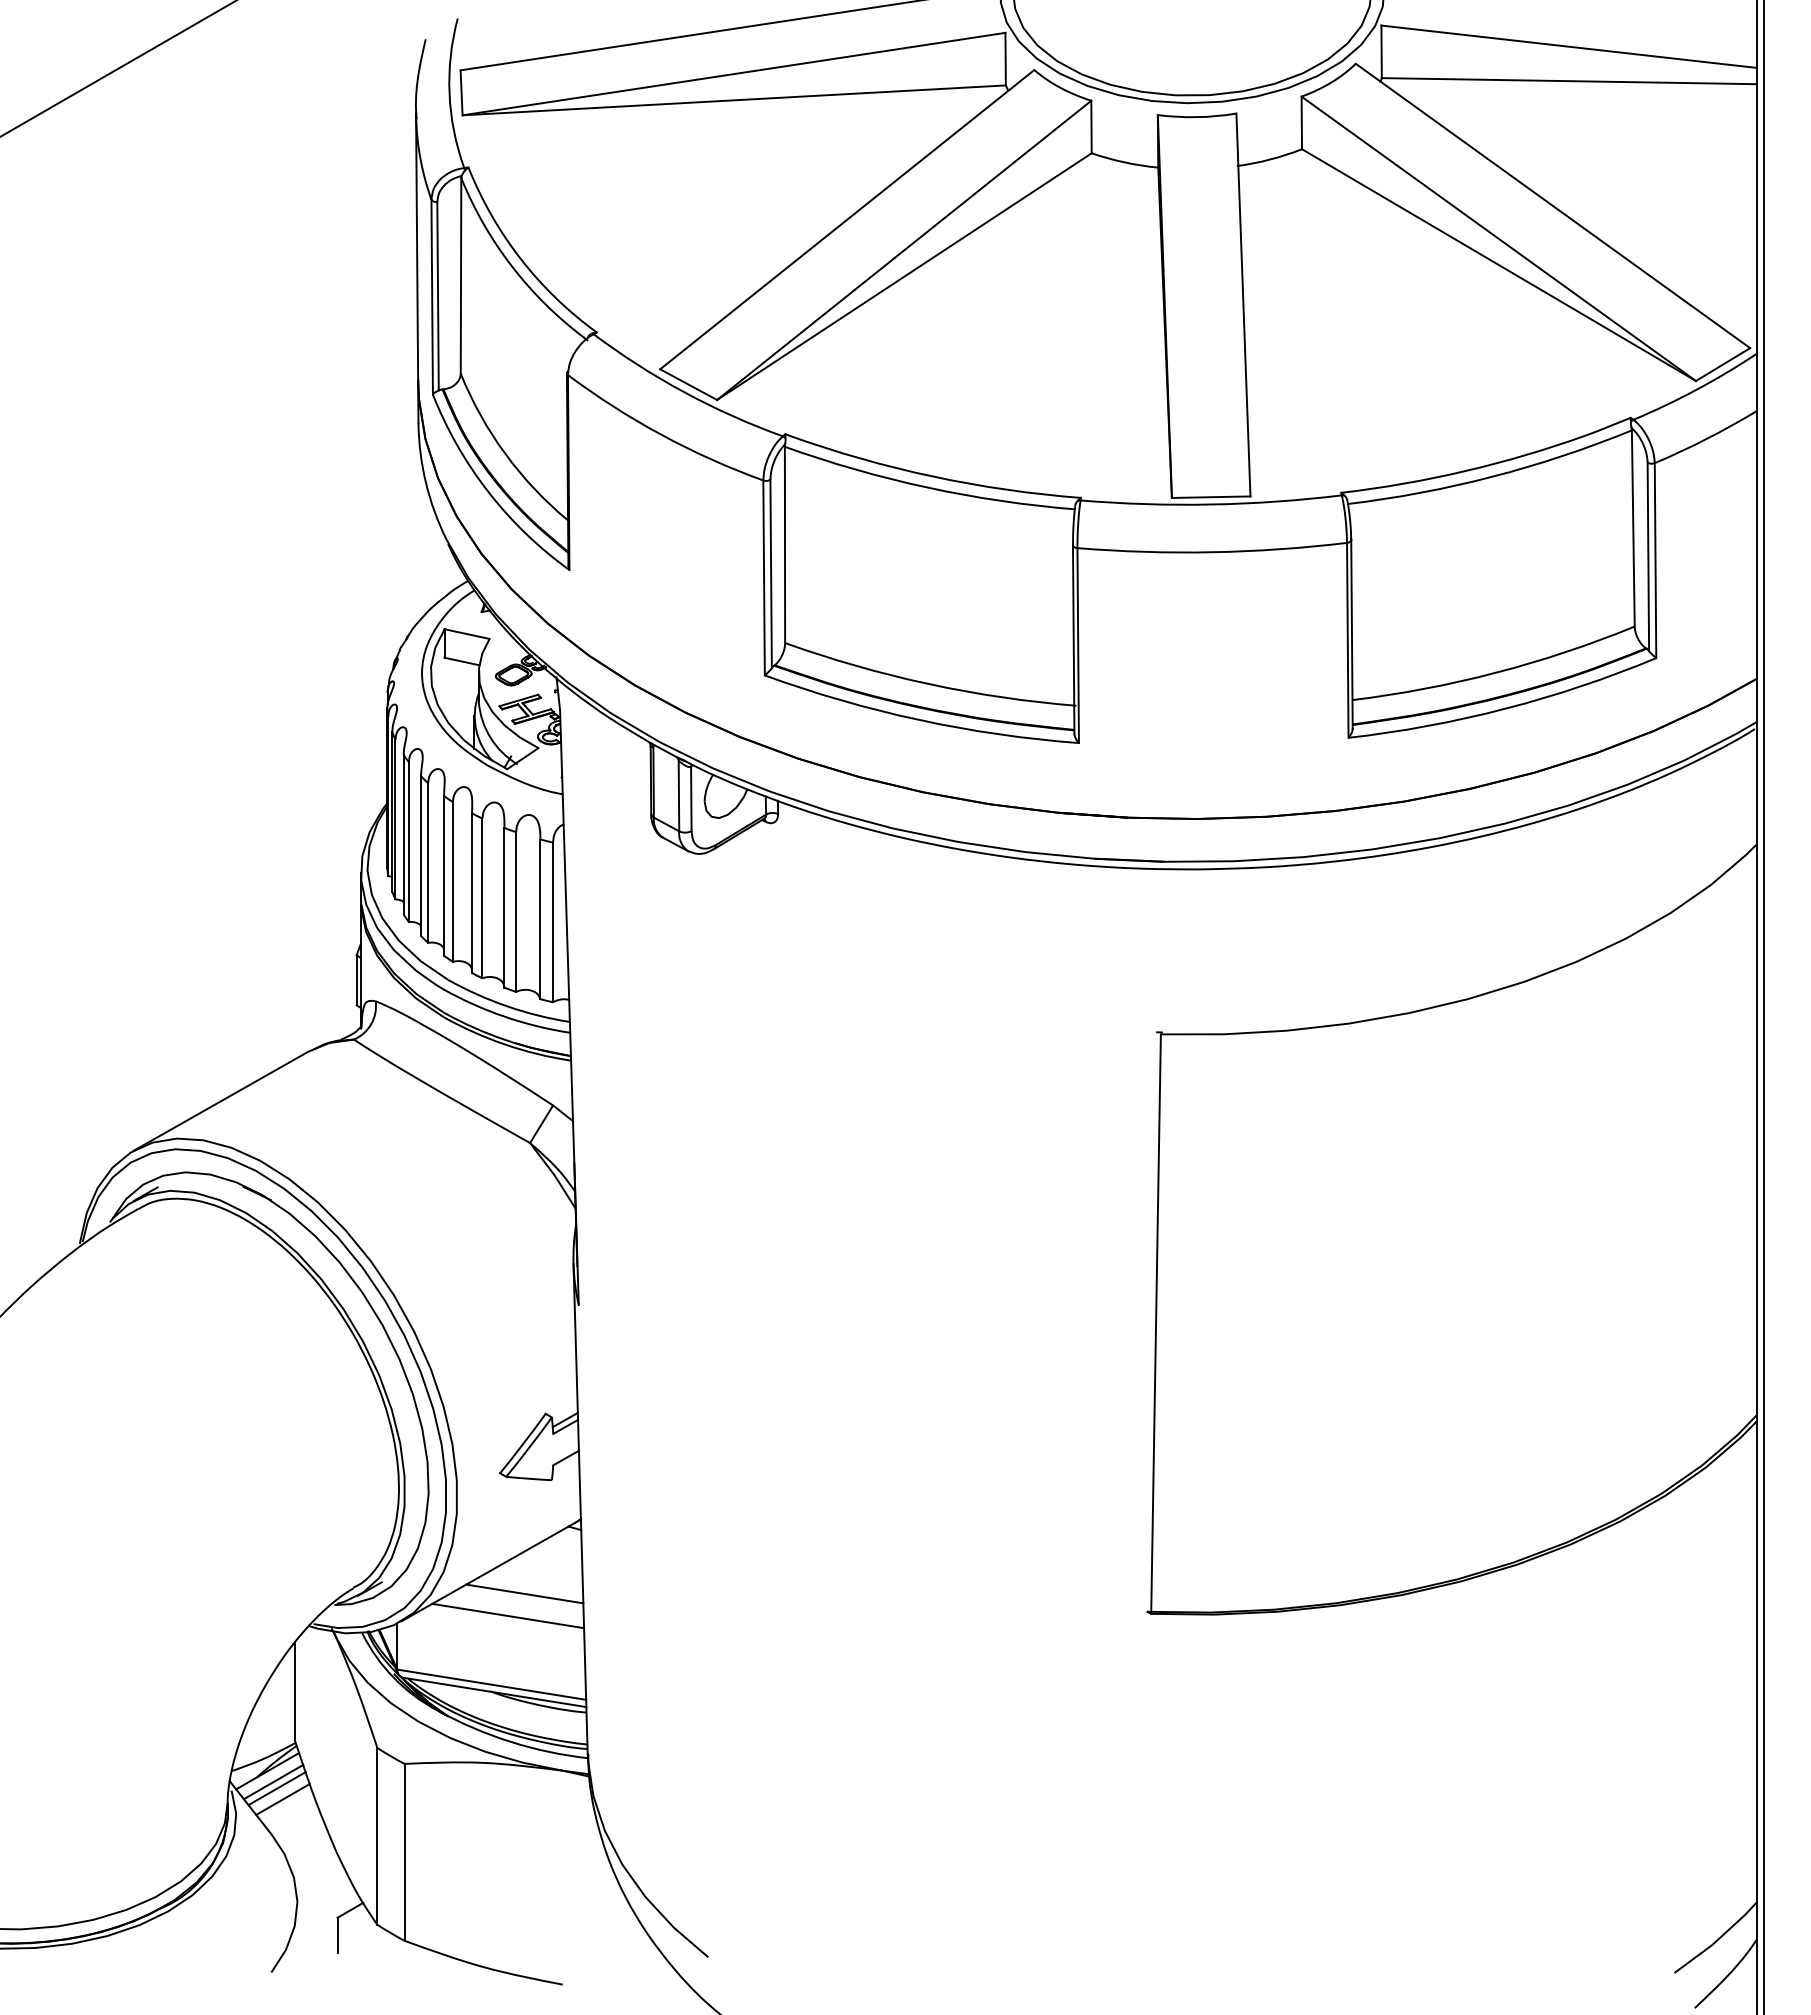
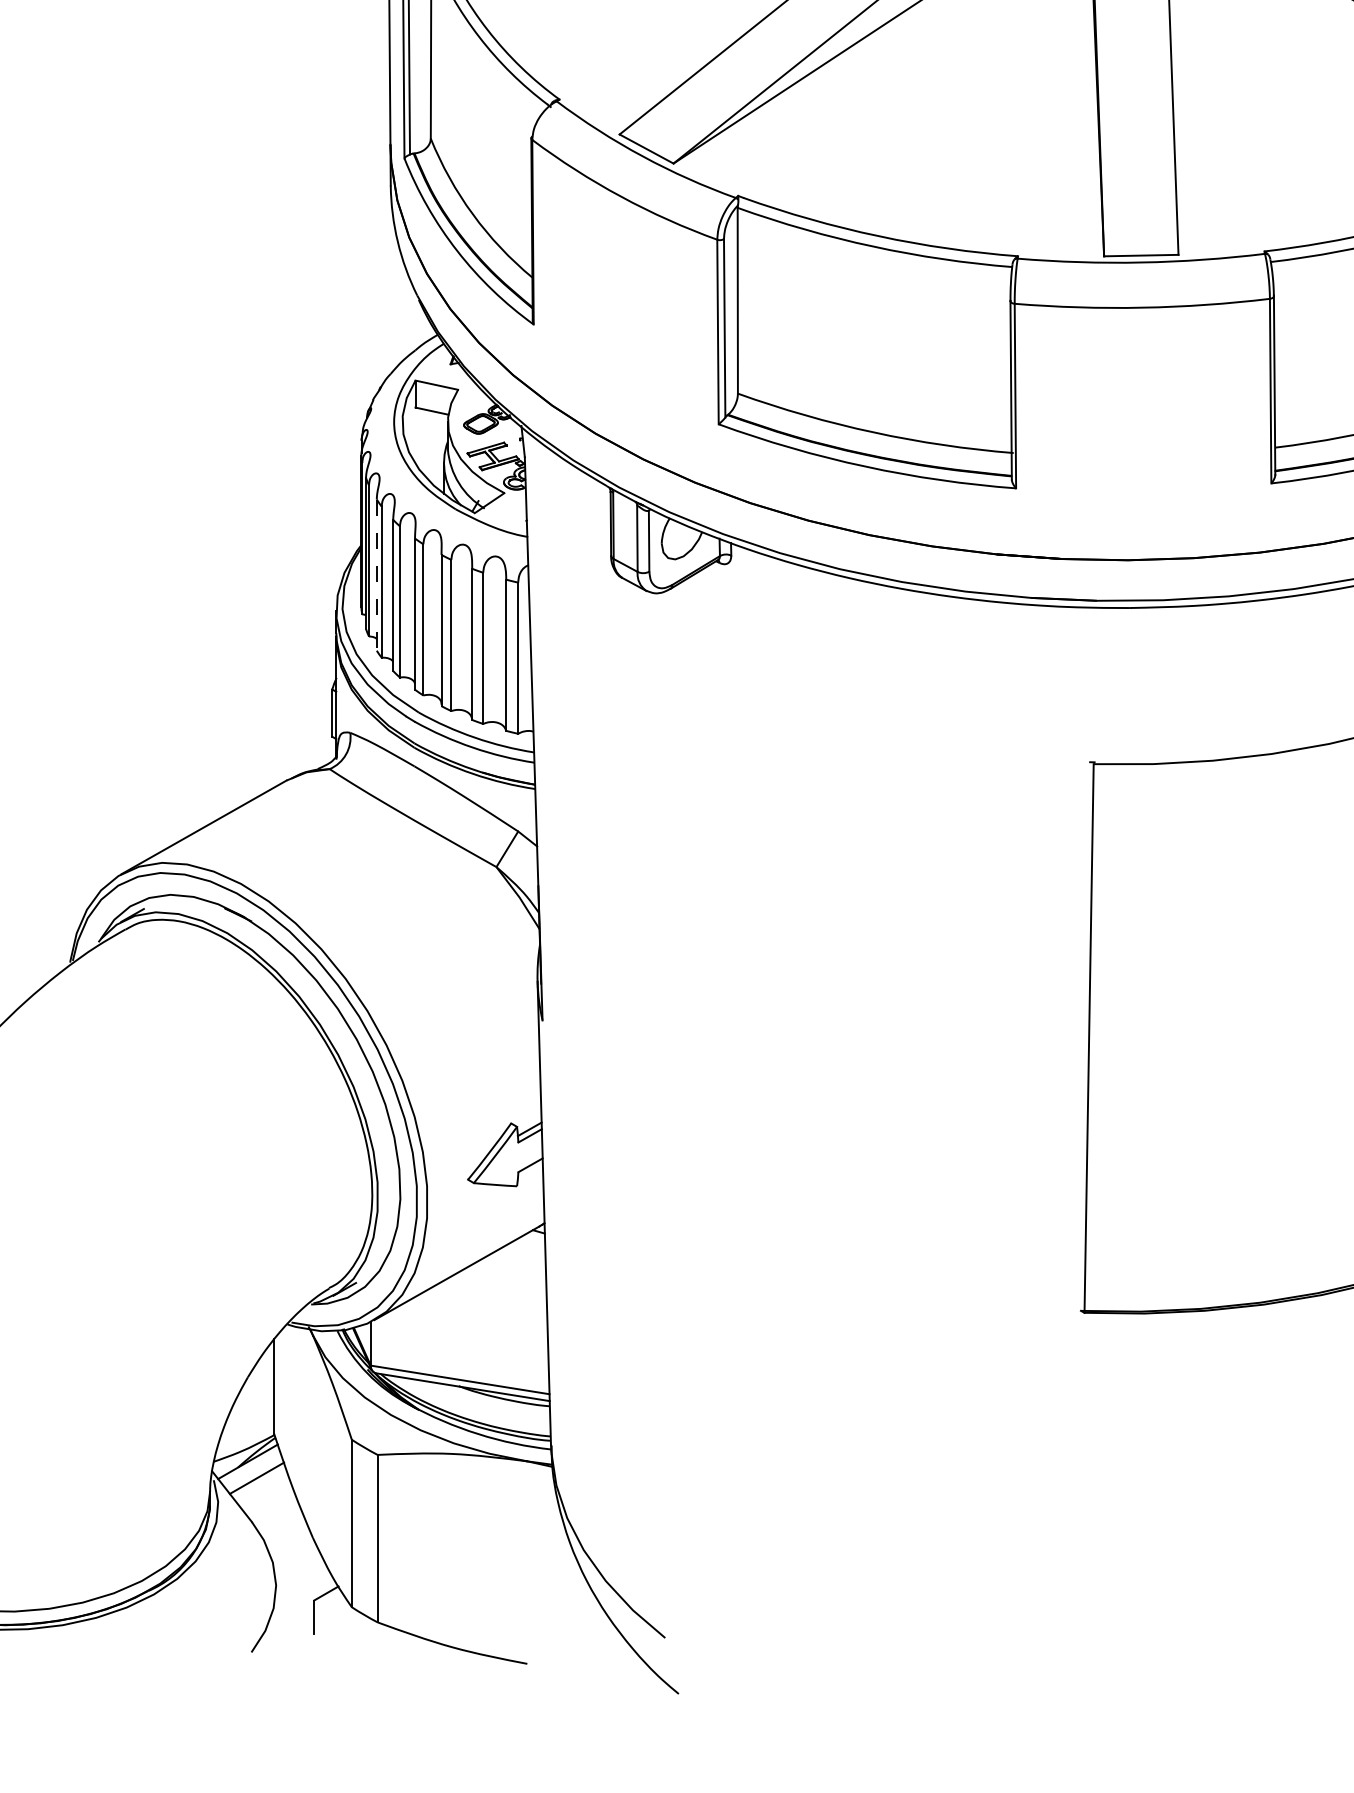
line: (403, 834) -> (376, 574), solid -> dashed
line: (524, 1593) -> (491, 1293), removed
line: (508, 1615) -> (476, 1314), removed
line: (273, 1781) -> (253, 1471), removed
line: (282, 1798) -> (262, 1487), removed

